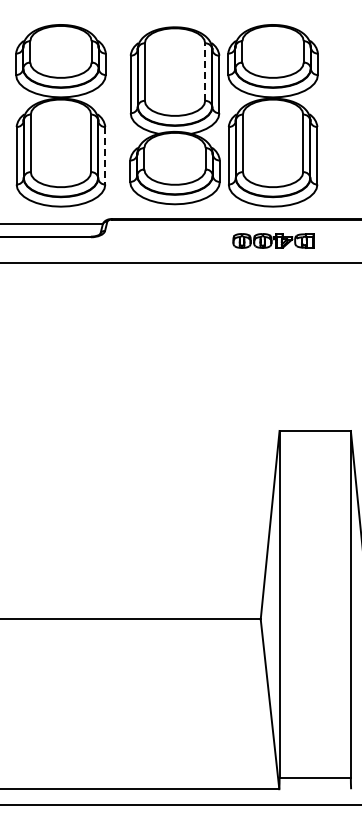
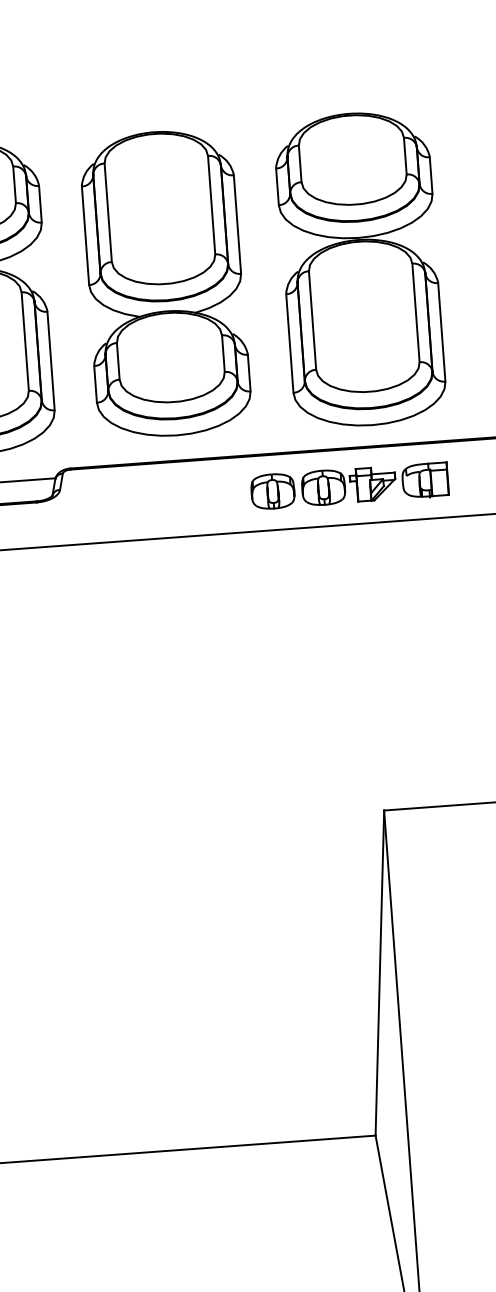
line: (205, 72) -> (212, 205), dashed -> solid
part: (272, 115) -> (359, 269), moved
line: (105, 155) -> (51, 360), dashed -> solid
part: (273, 240) -> (349, 485), size x1.43

